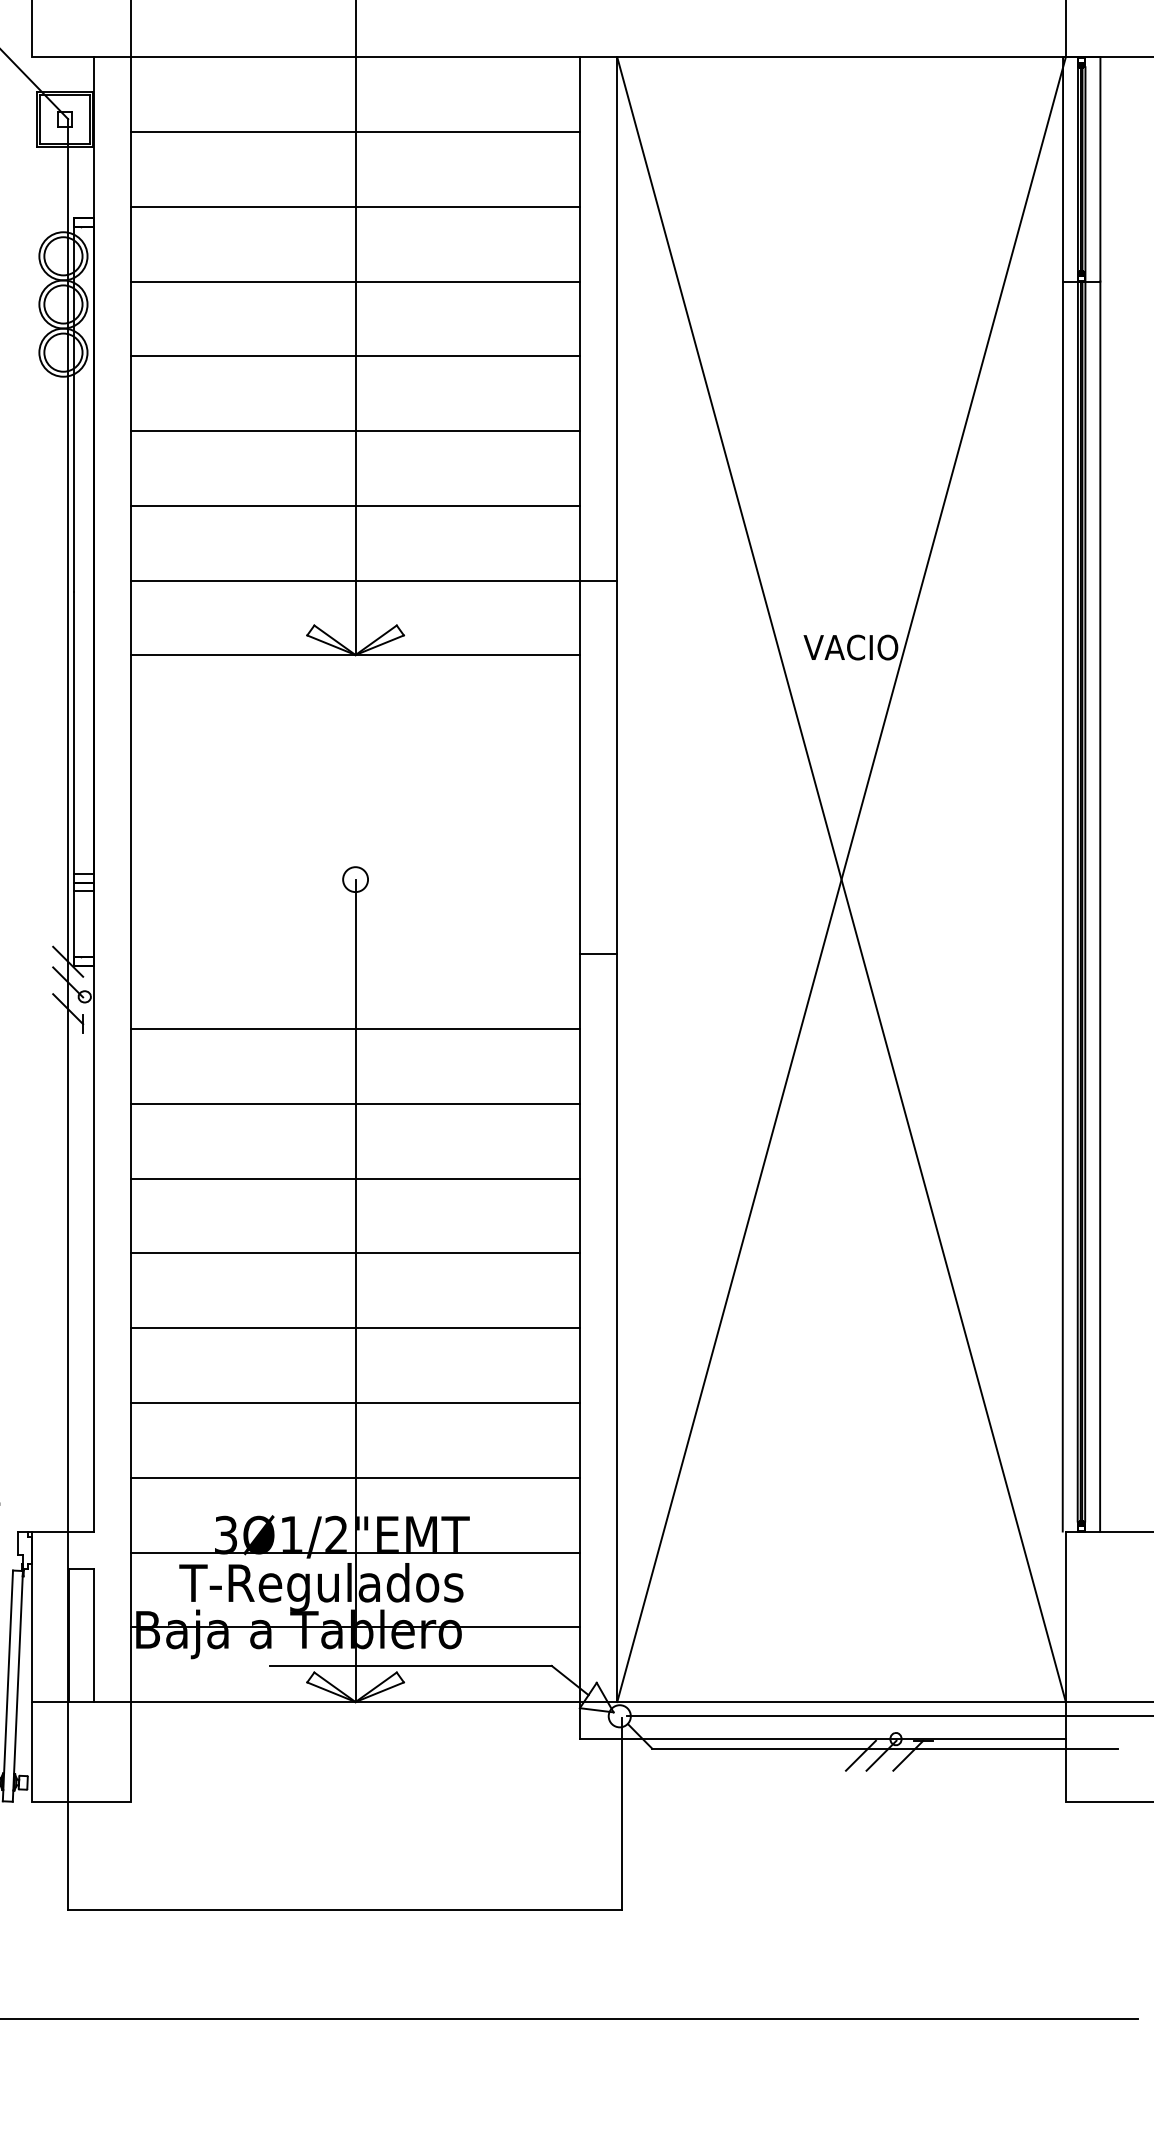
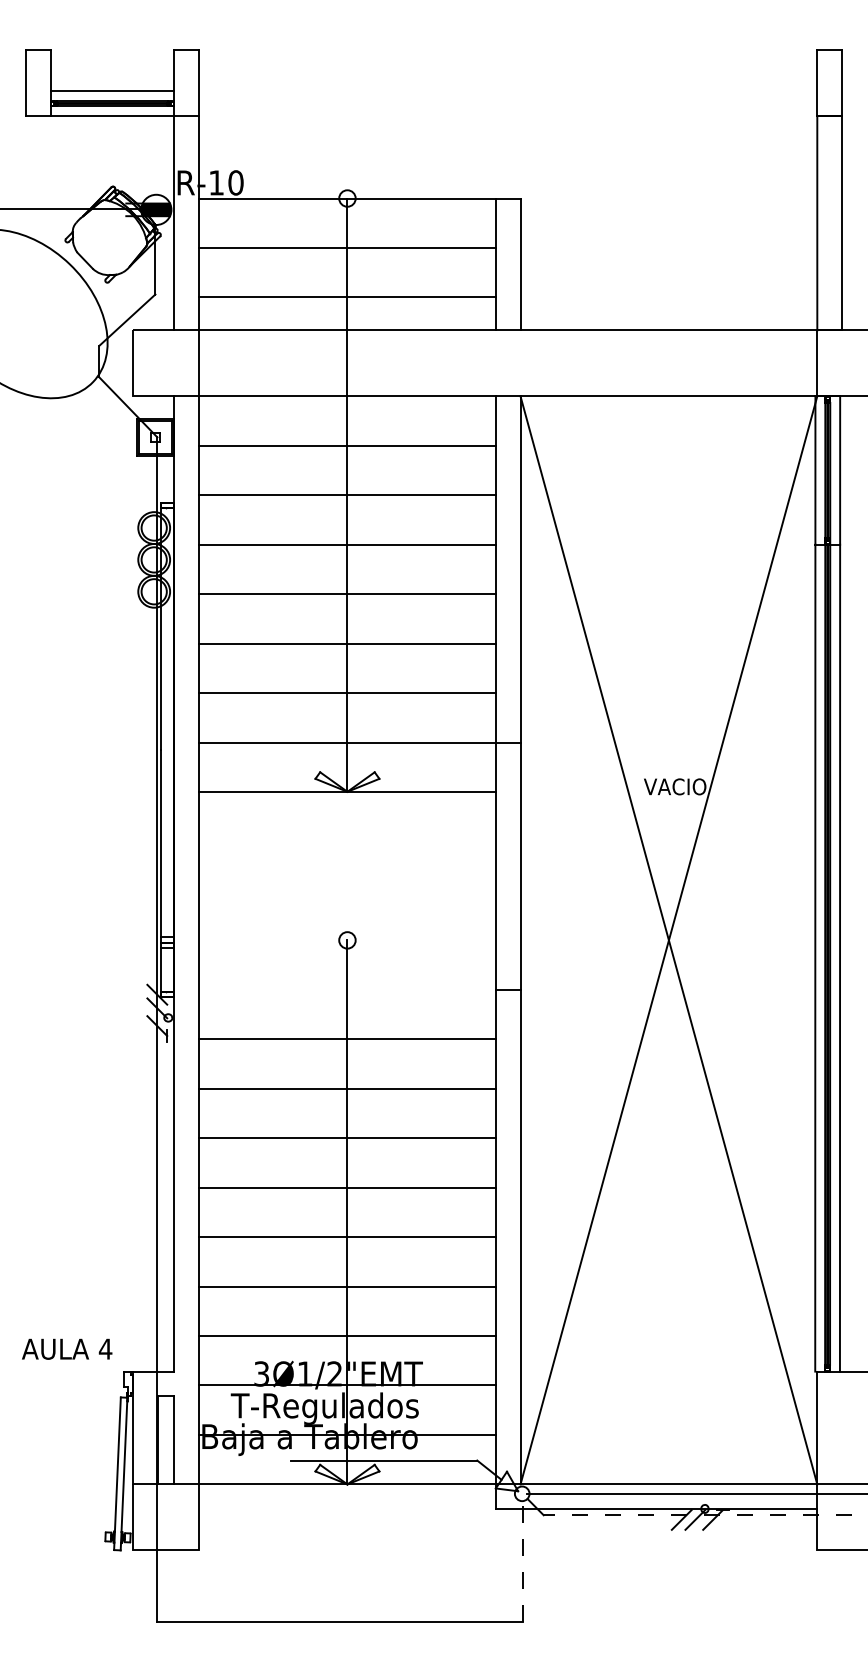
line: (884, 1749) -> (697, 1515), solid -> dashed
line: (621, 1814) -> (523, 1558), solid -> dashed

